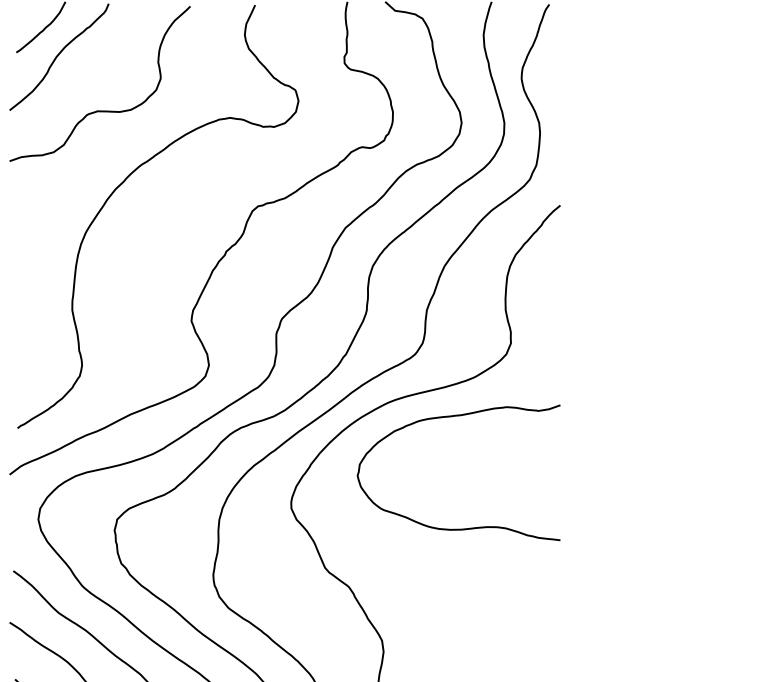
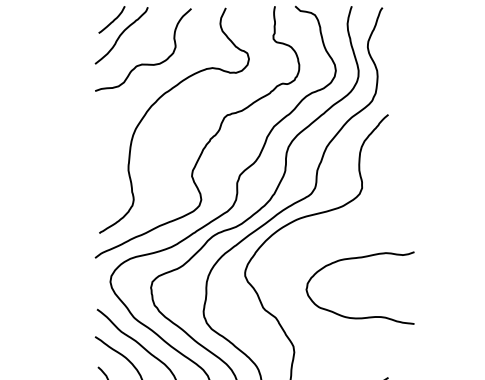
curve: (447, 419) -> (354, 259), moved

